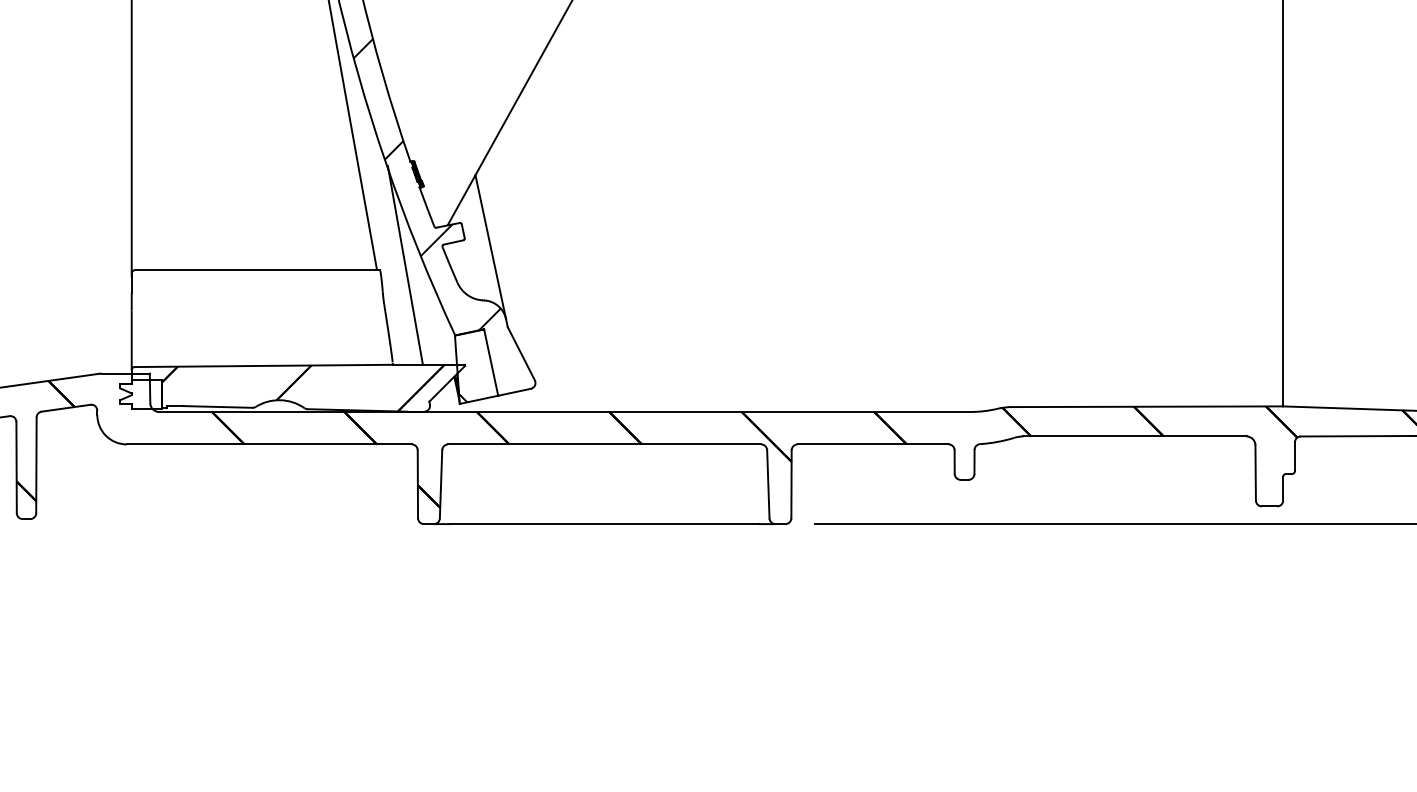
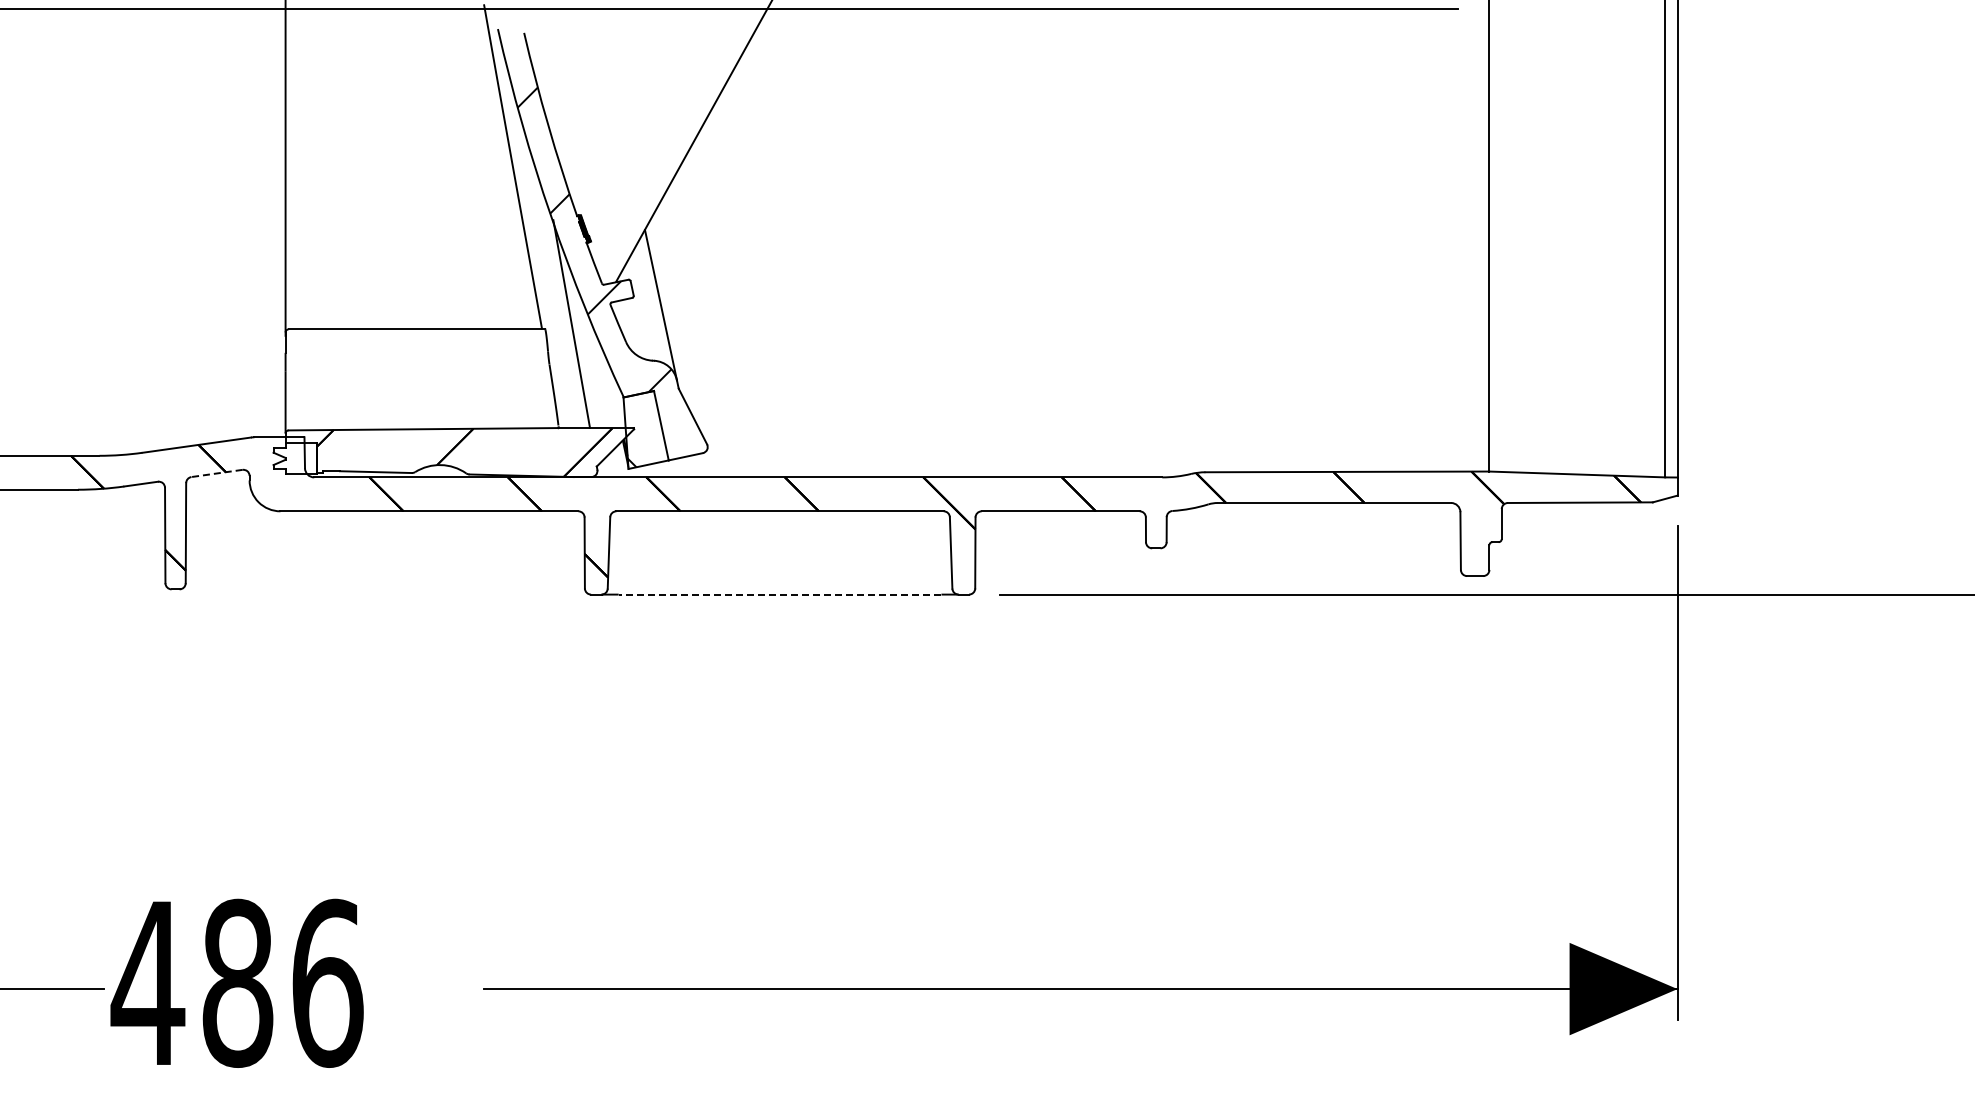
line: (66, 408) -> (217, 473), solid -> dashed
line: (604, 524) -> (779, 594), solid -> dashed

